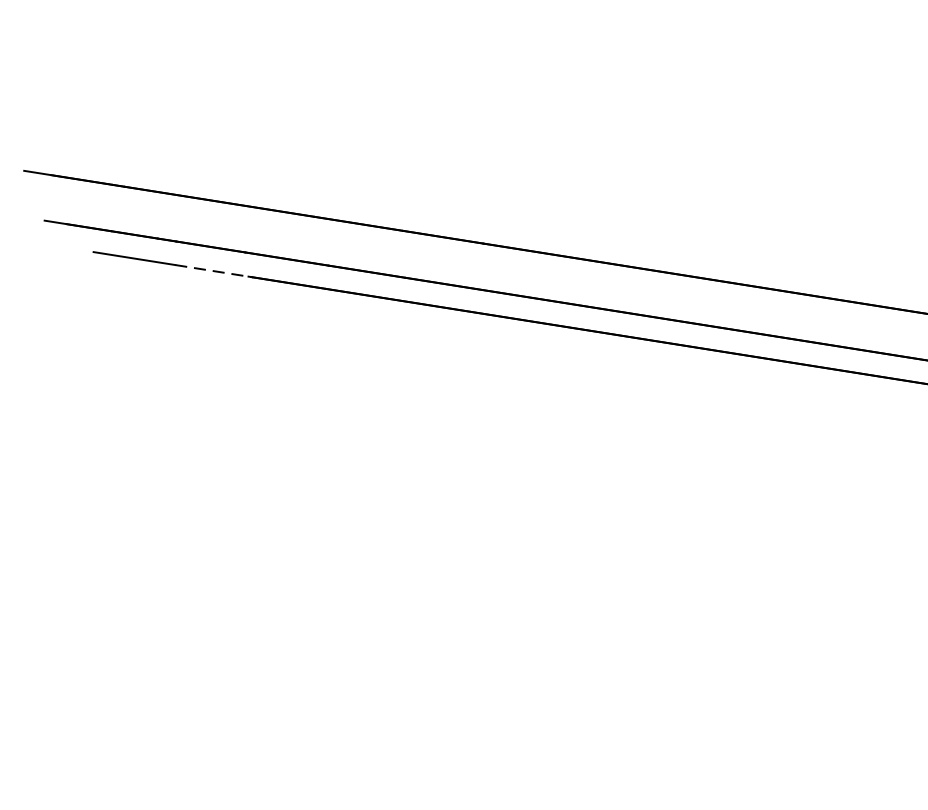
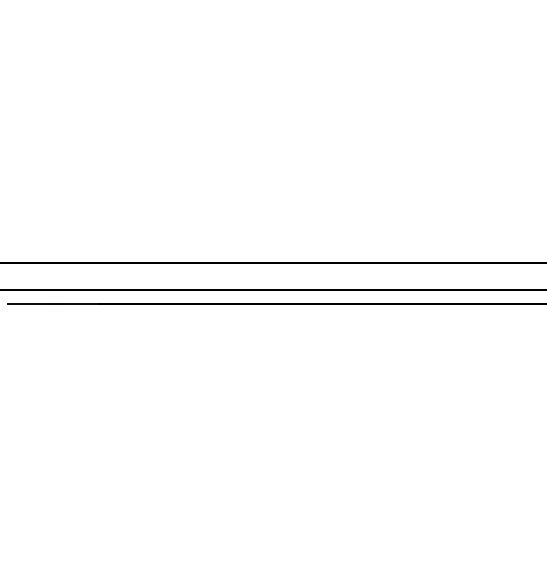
line: (214, 271) -> (79, 303), dashed -> solid

